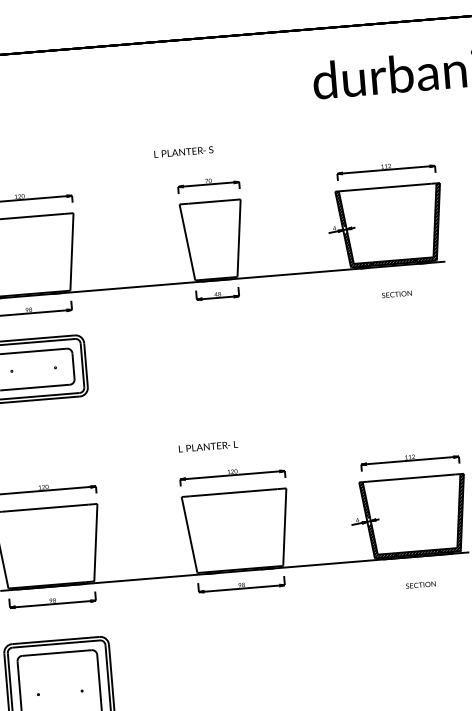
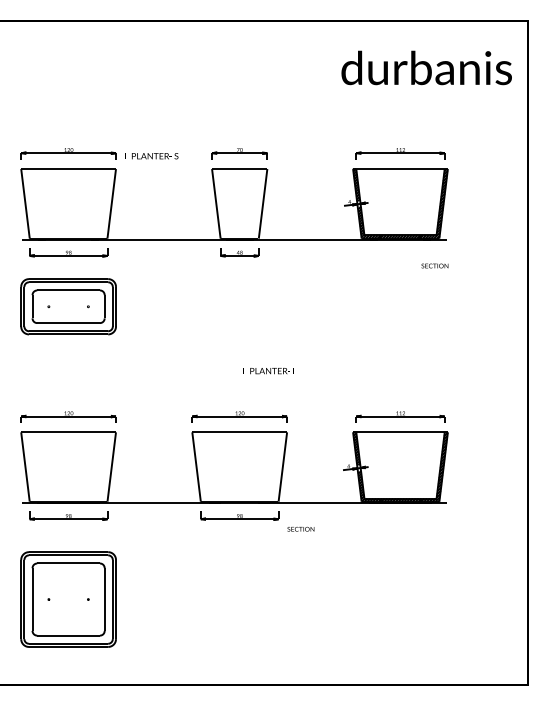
text: (183, 152) -> (151, 156), moved
text: (396, 293) -> (434, 265), moved
text: (206, 447) -> (268, 371), moved
text: (420, 584) -> (300, 528), moved

